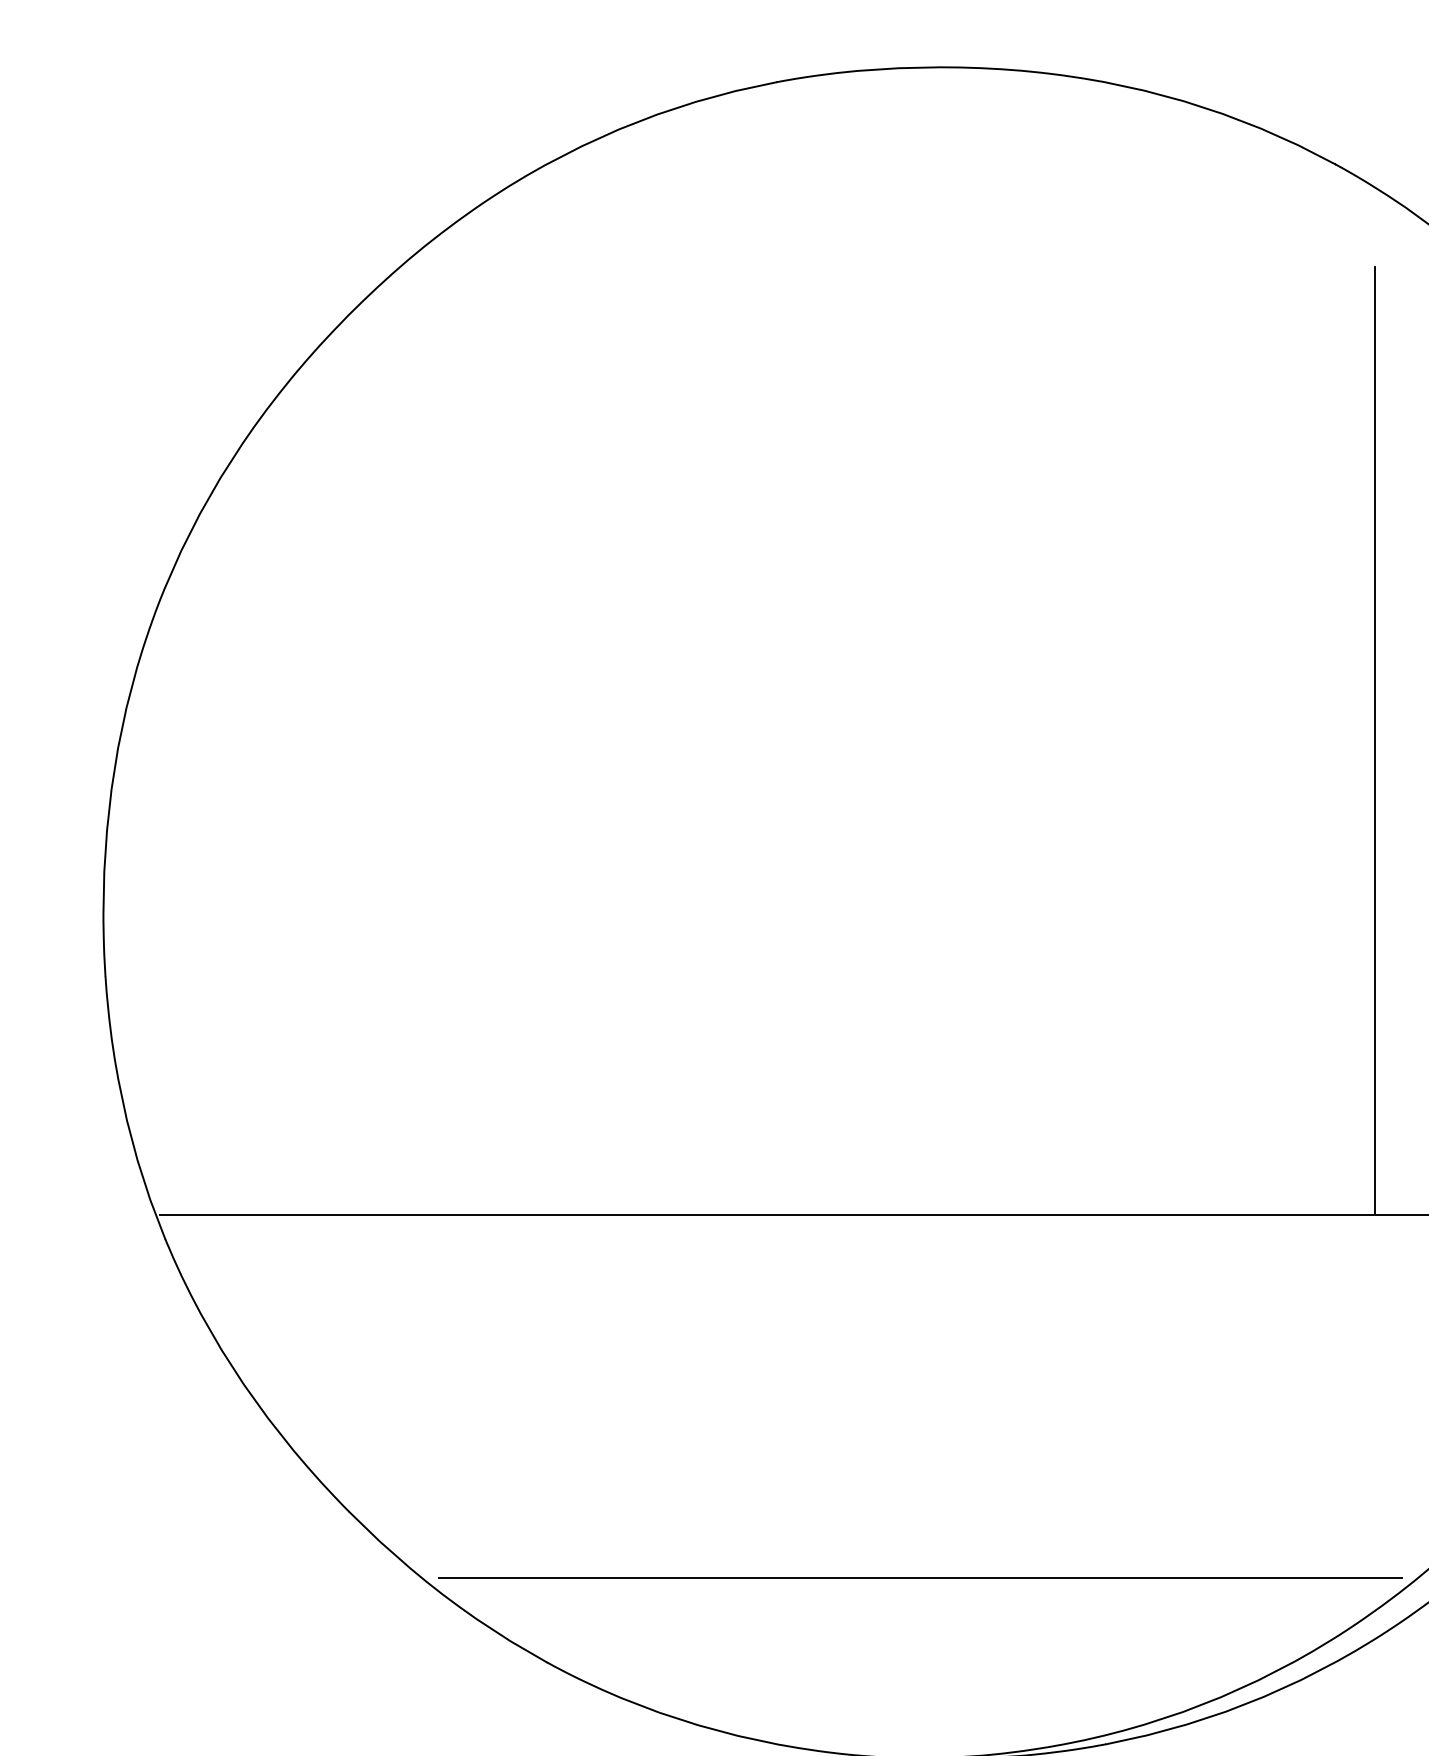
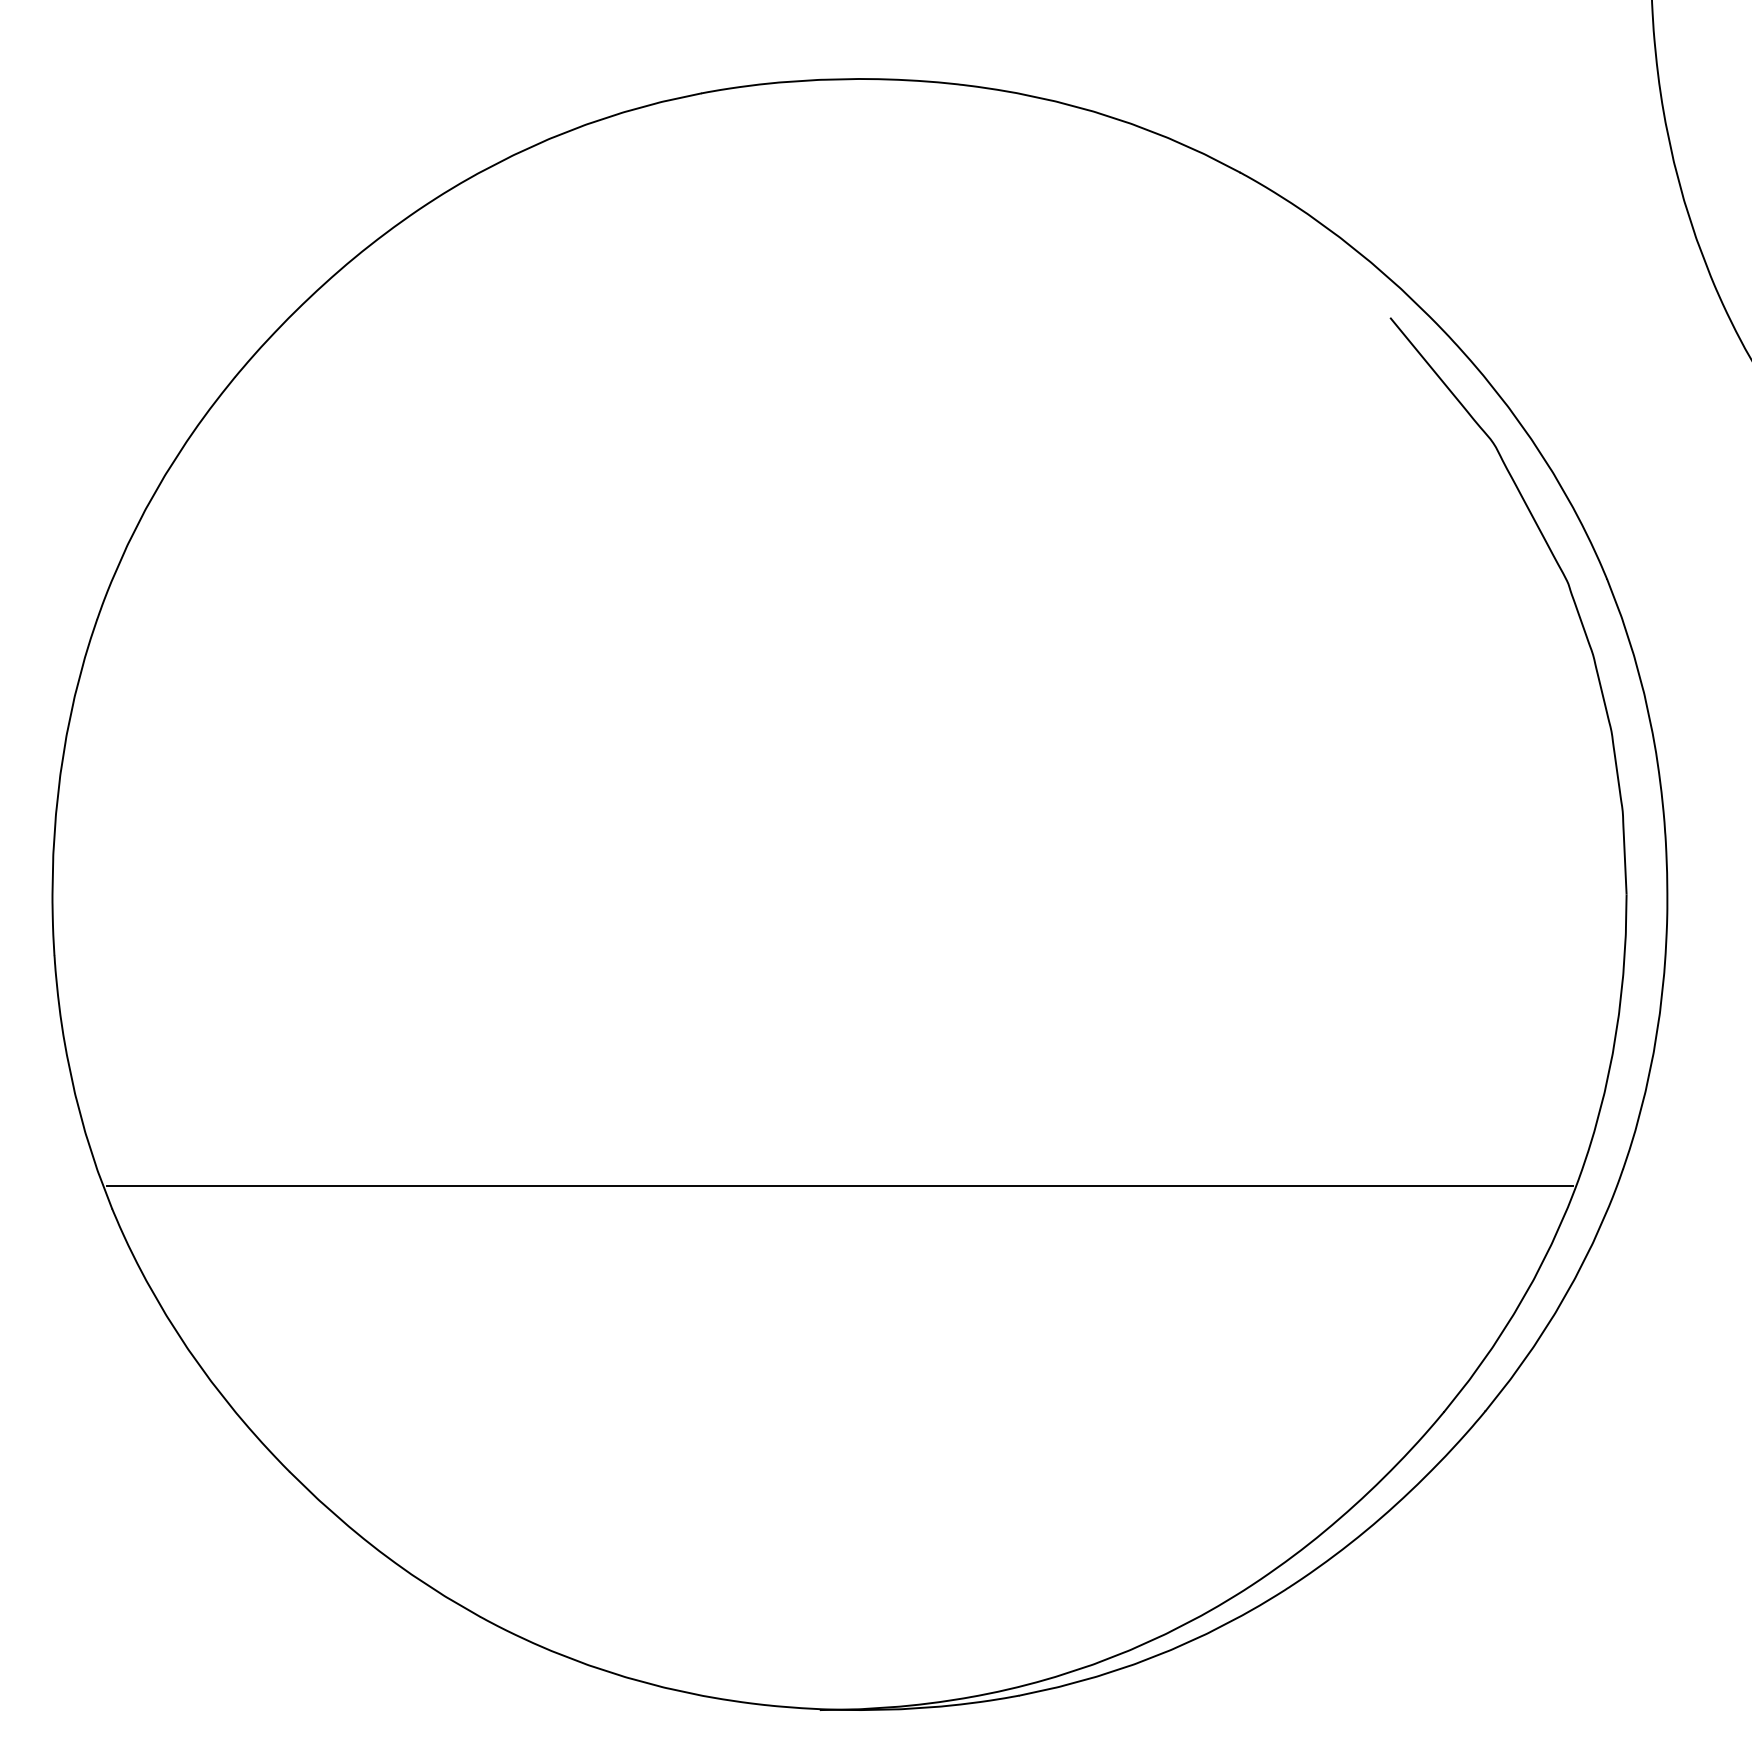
line: (1375, 741) -> (1278, 728), removed
line: (919, 1578) -> (839, 1535), removed

